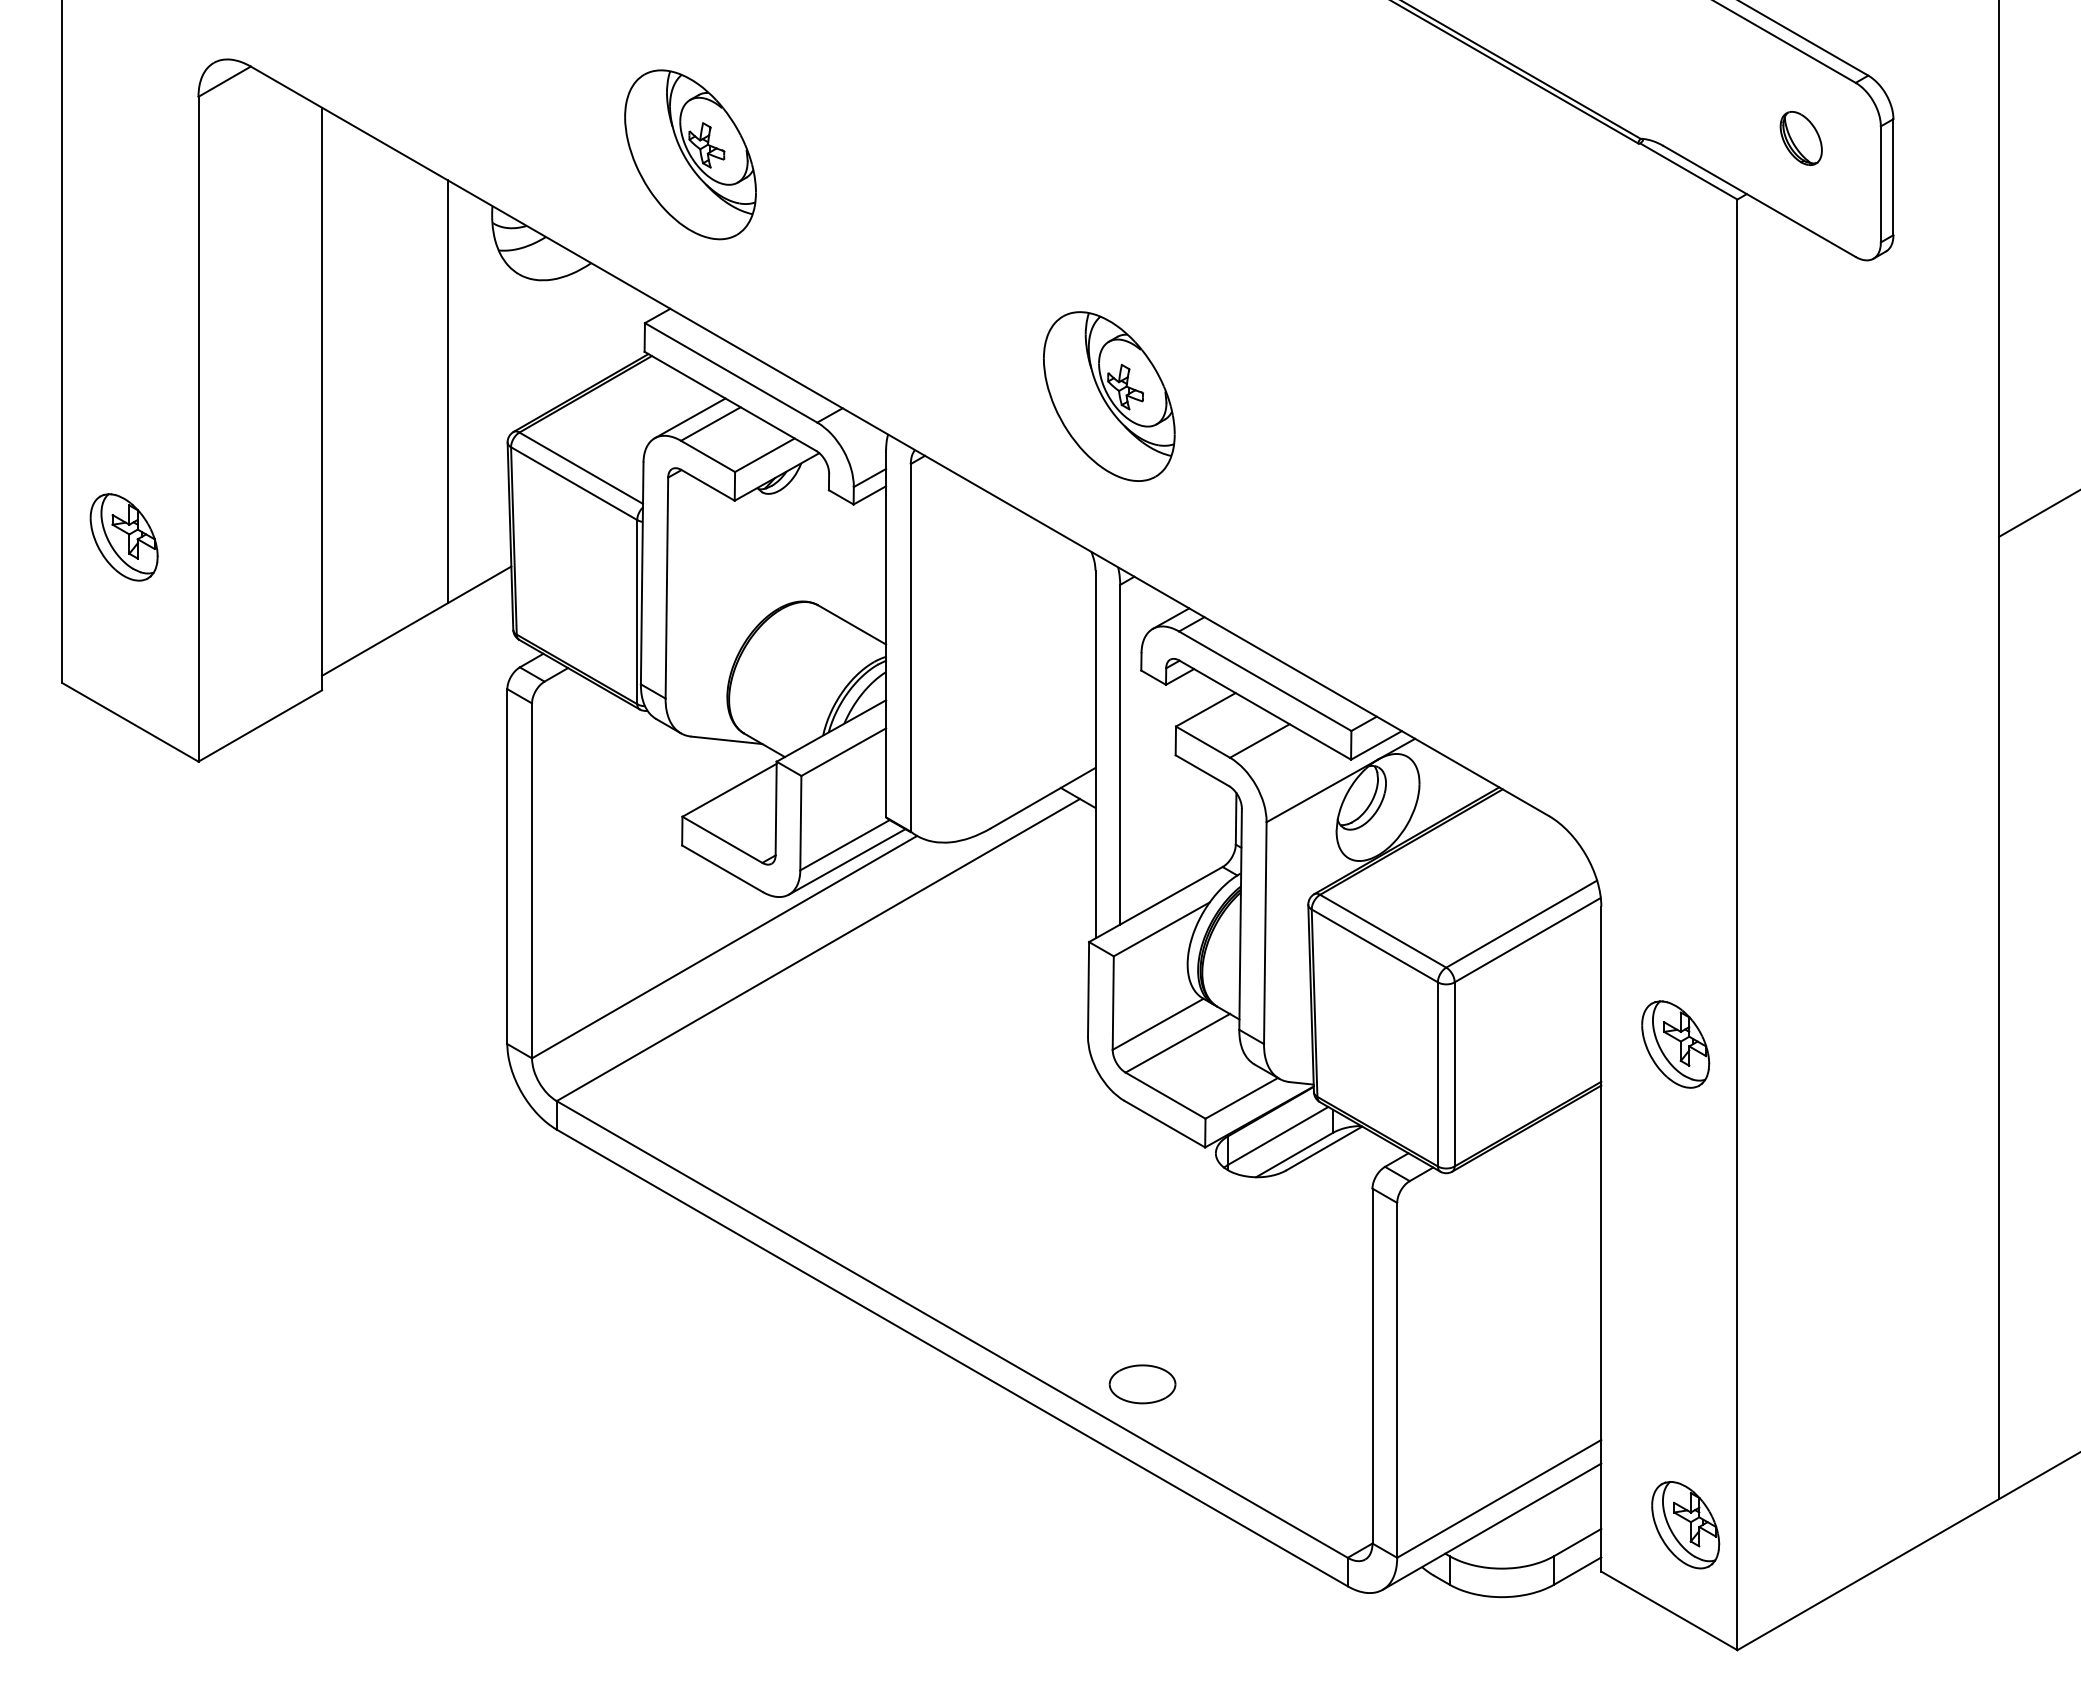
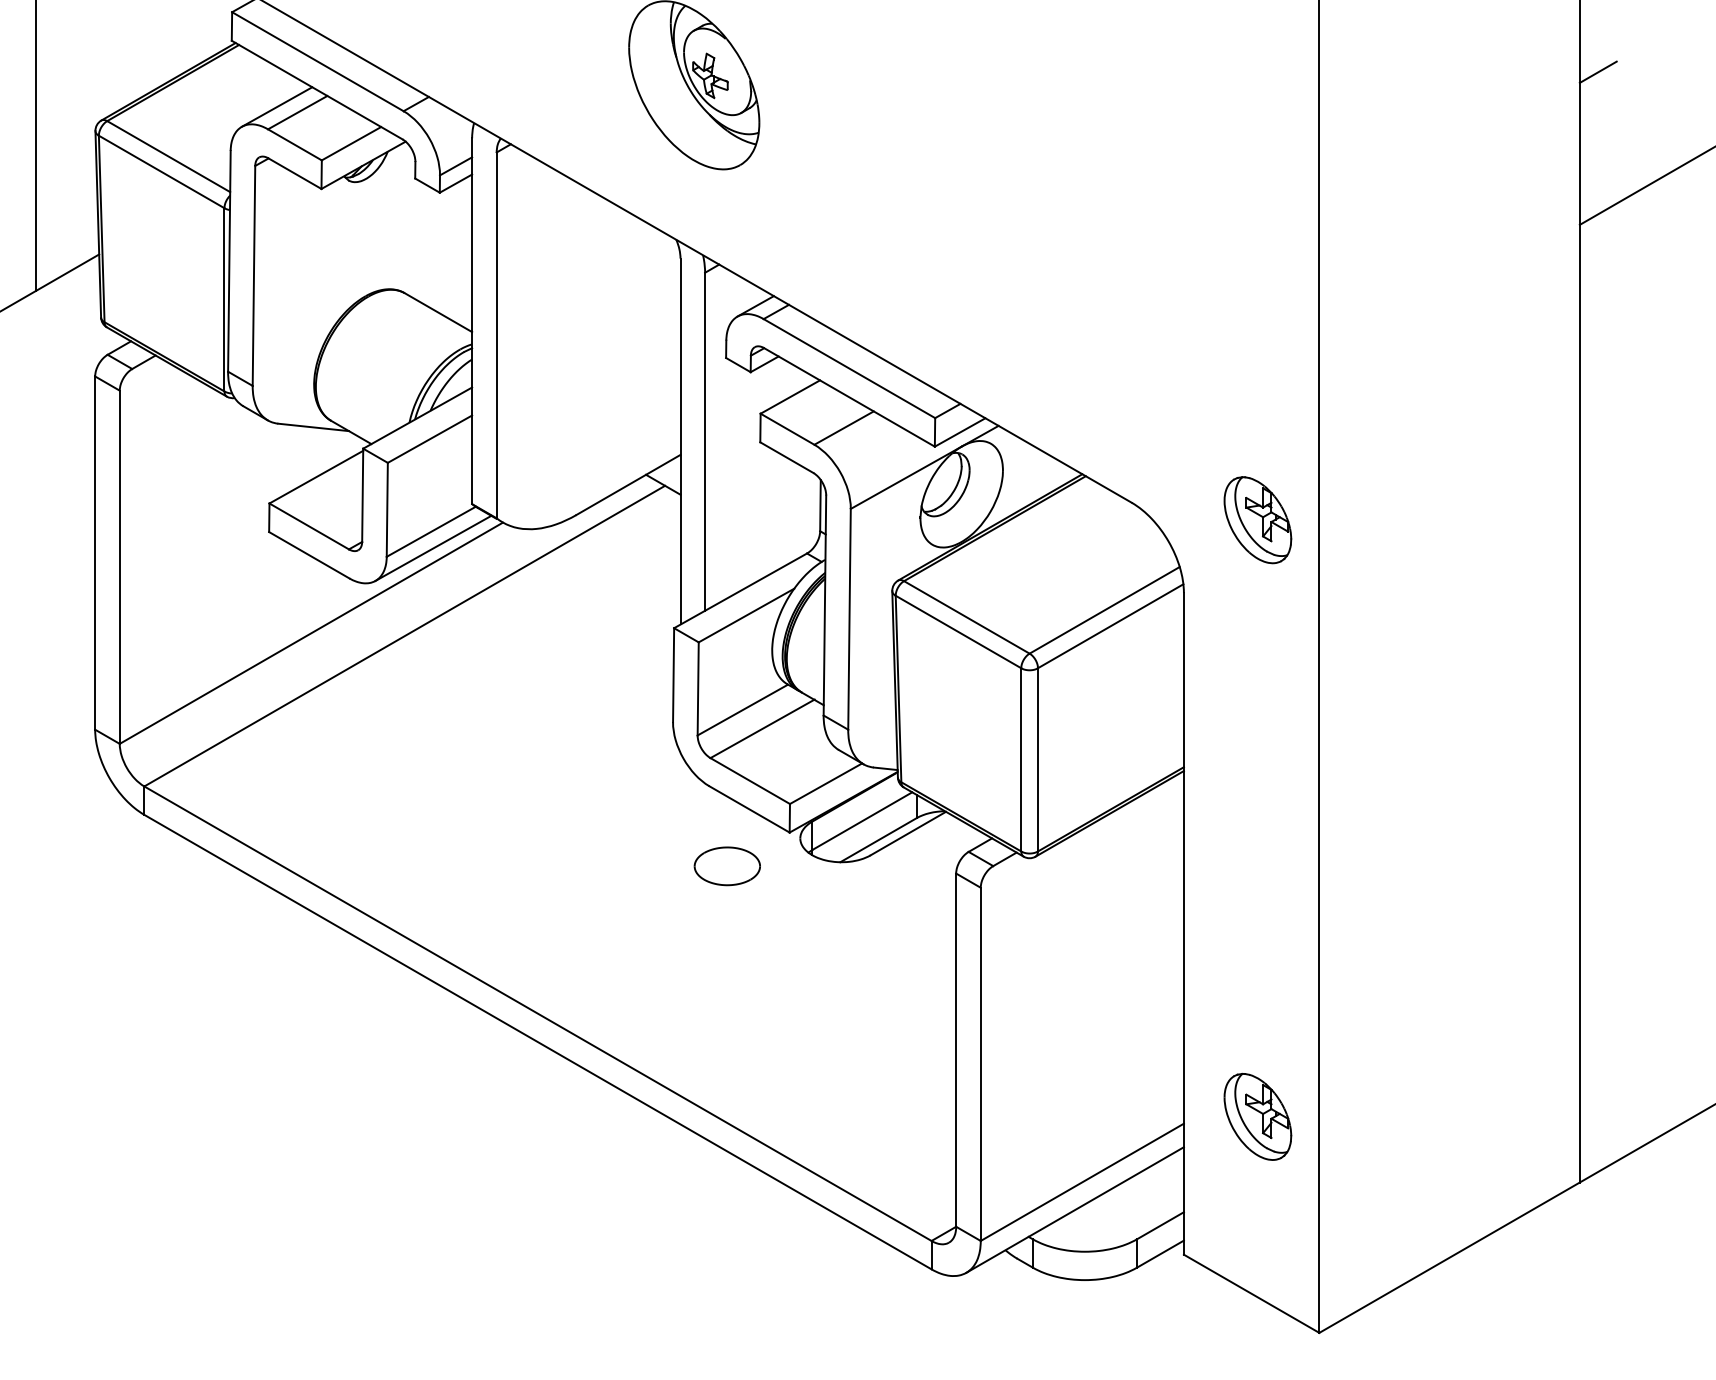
line: (2017, 383) -> (1598, 72), added
part: (1675, 1044) -> (1257, 520), moved
part: (1142, 1384) -> (727, 866), moved
part: (1685, 1525) -> (1257, 1117), moved

